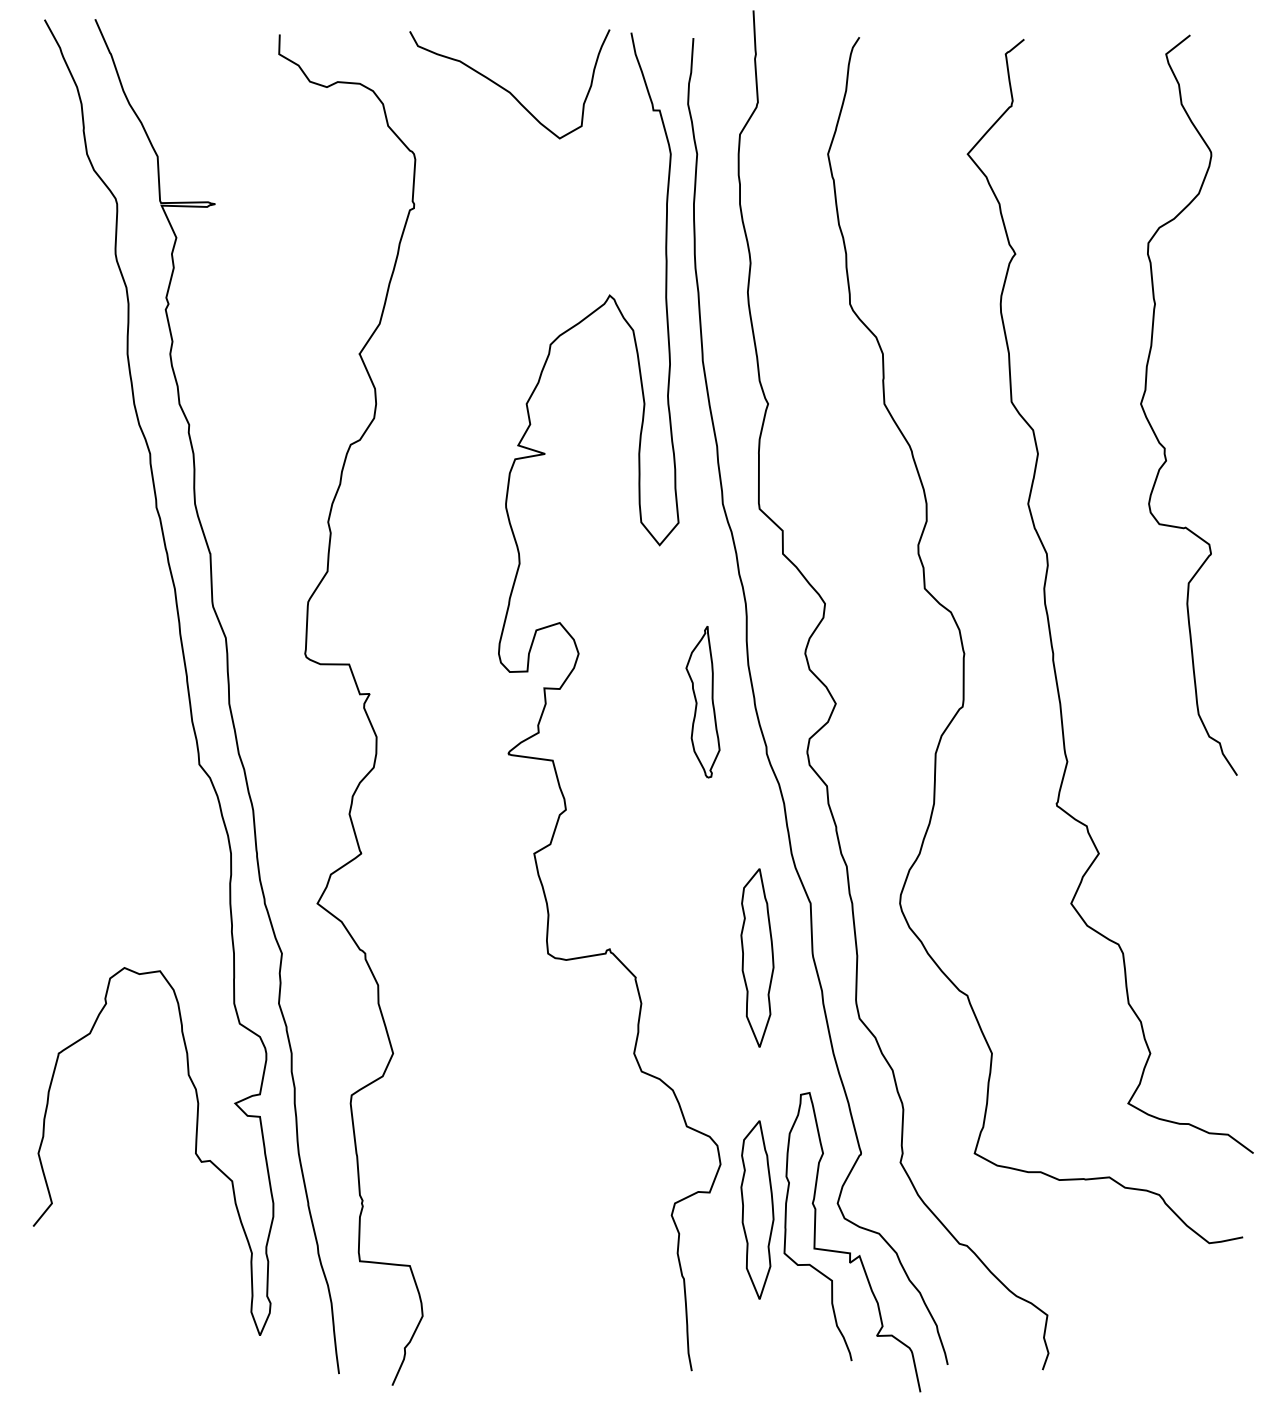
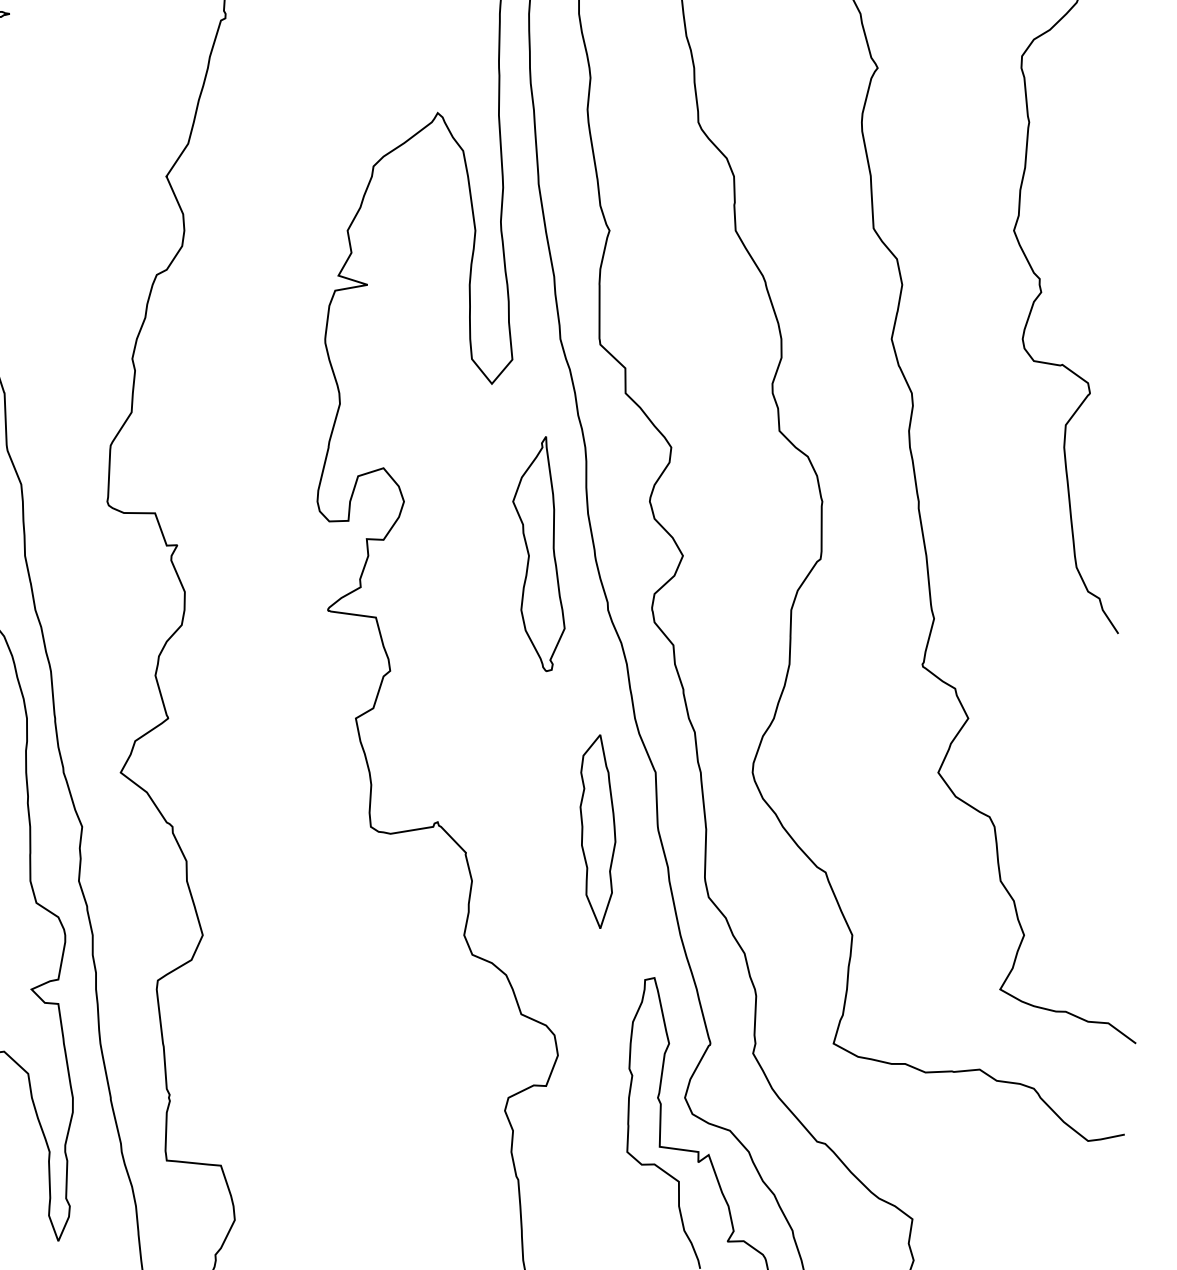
part: (702, 701) -> (538, 553), size x1.43
part: (757, 1209) -> (598, 1104), removed

